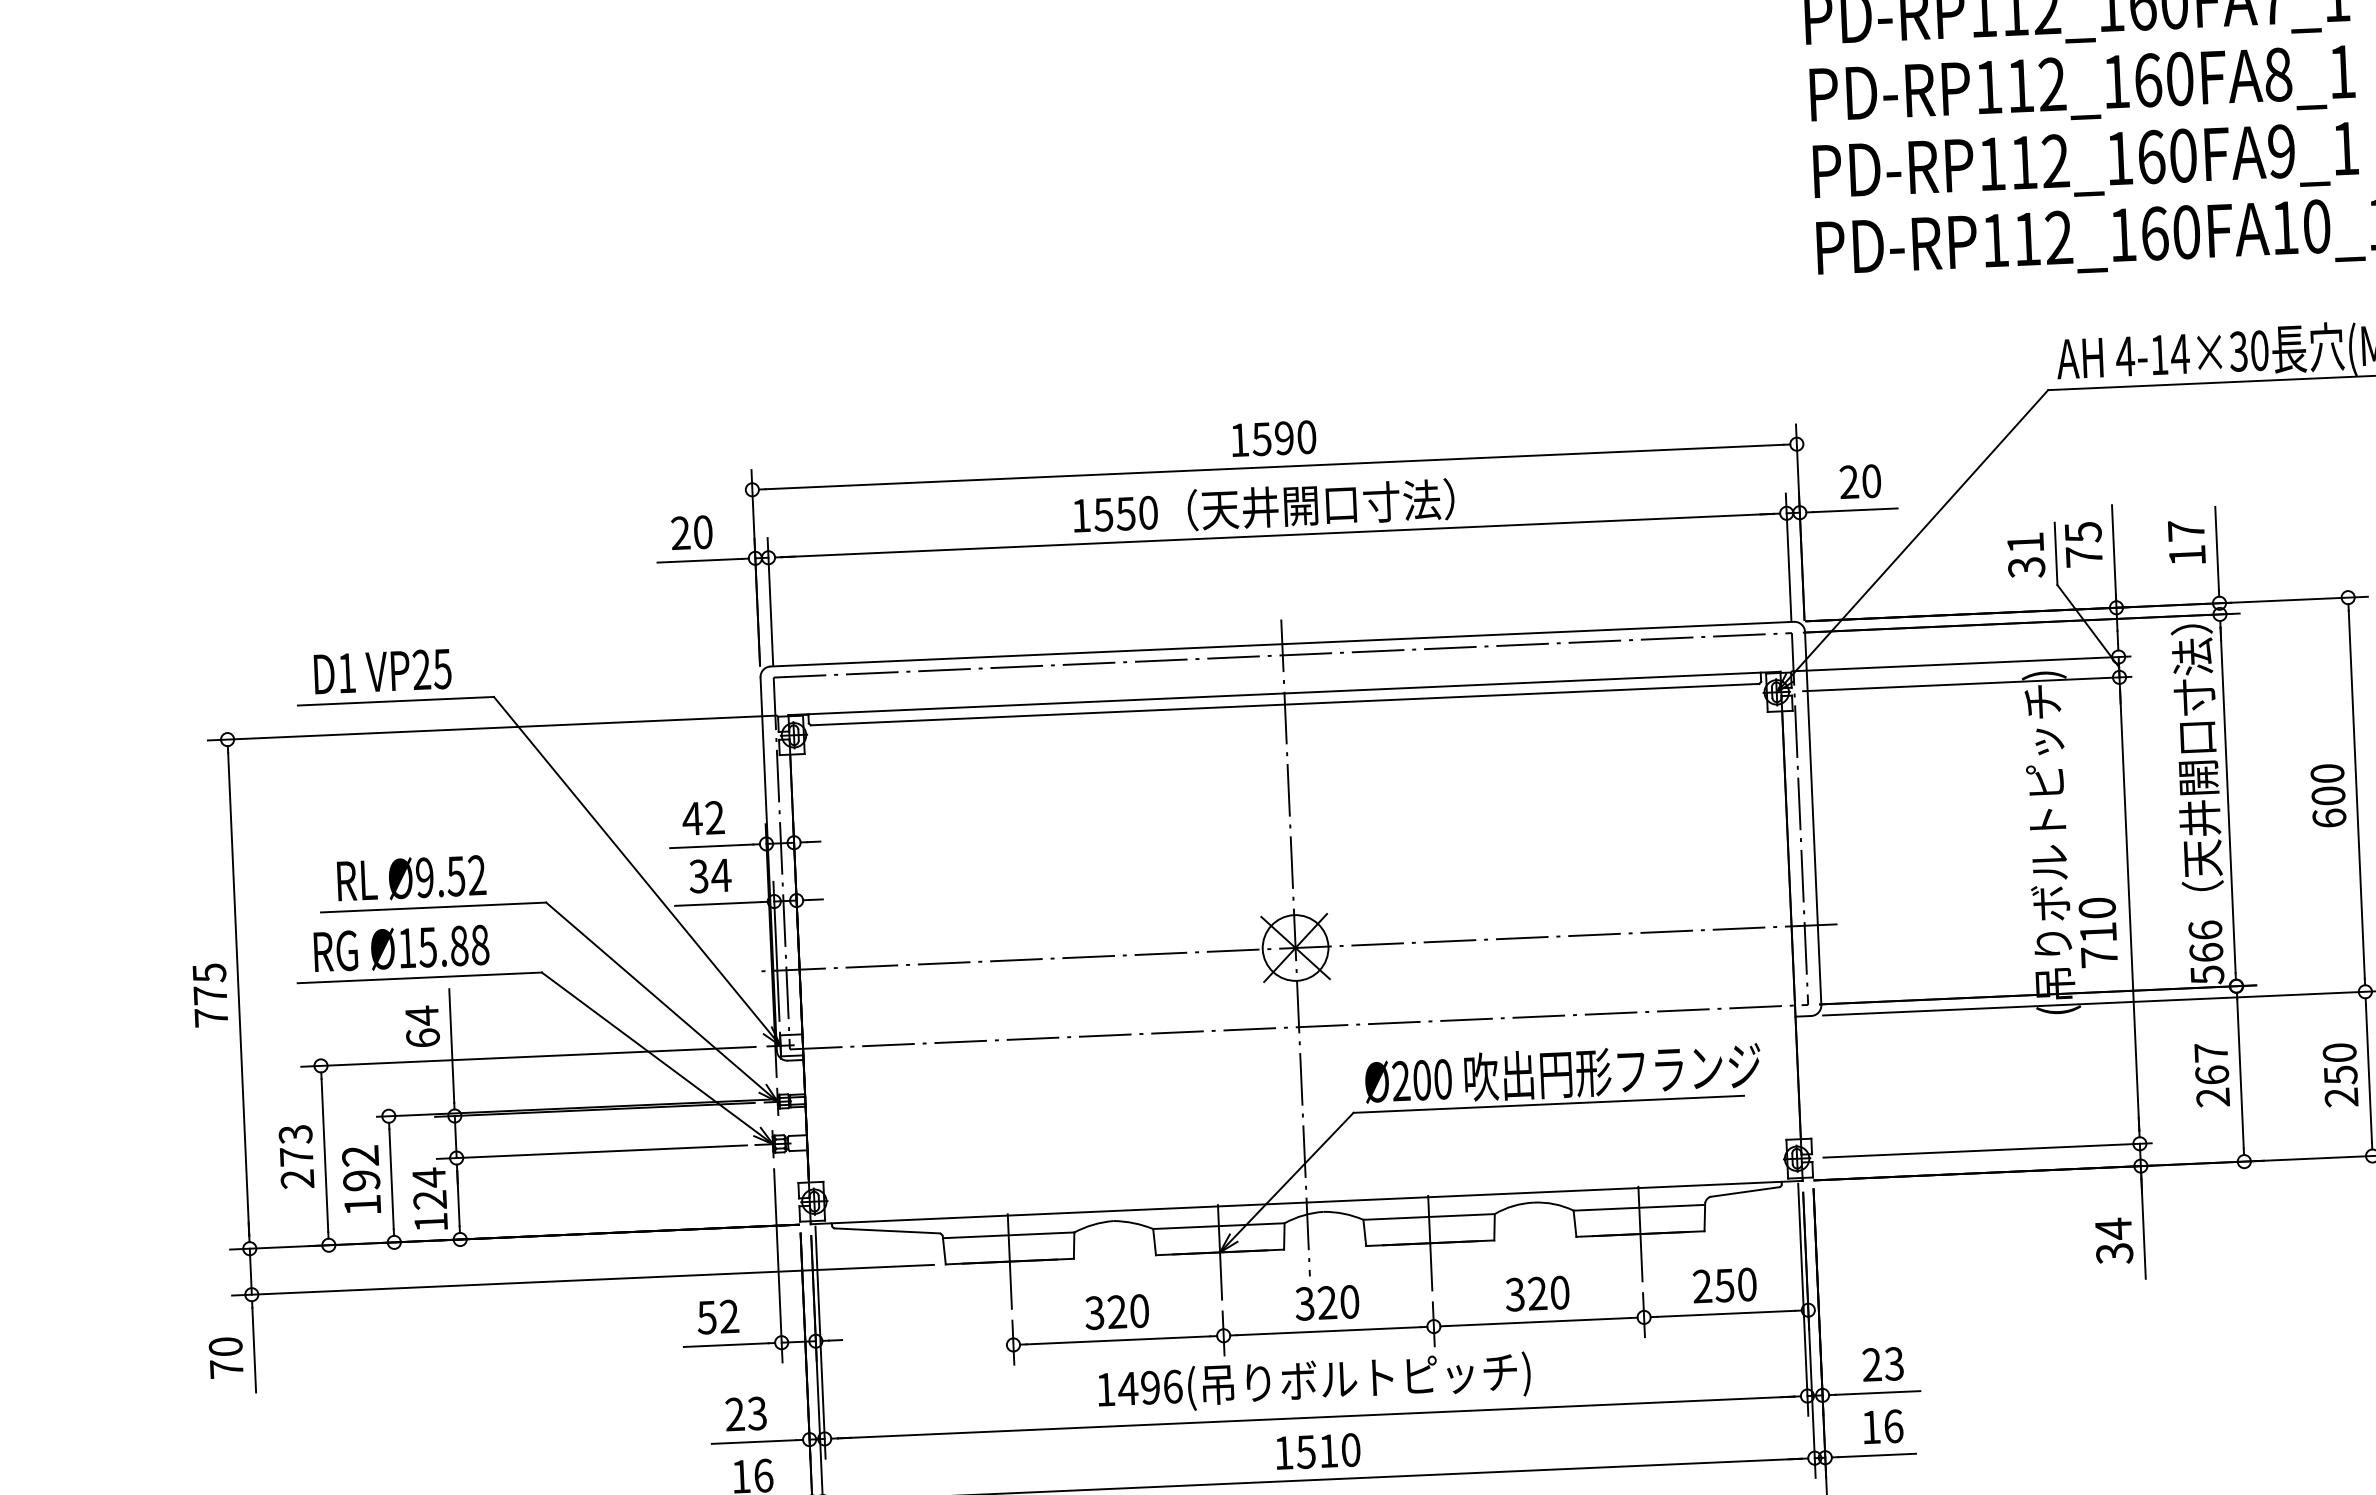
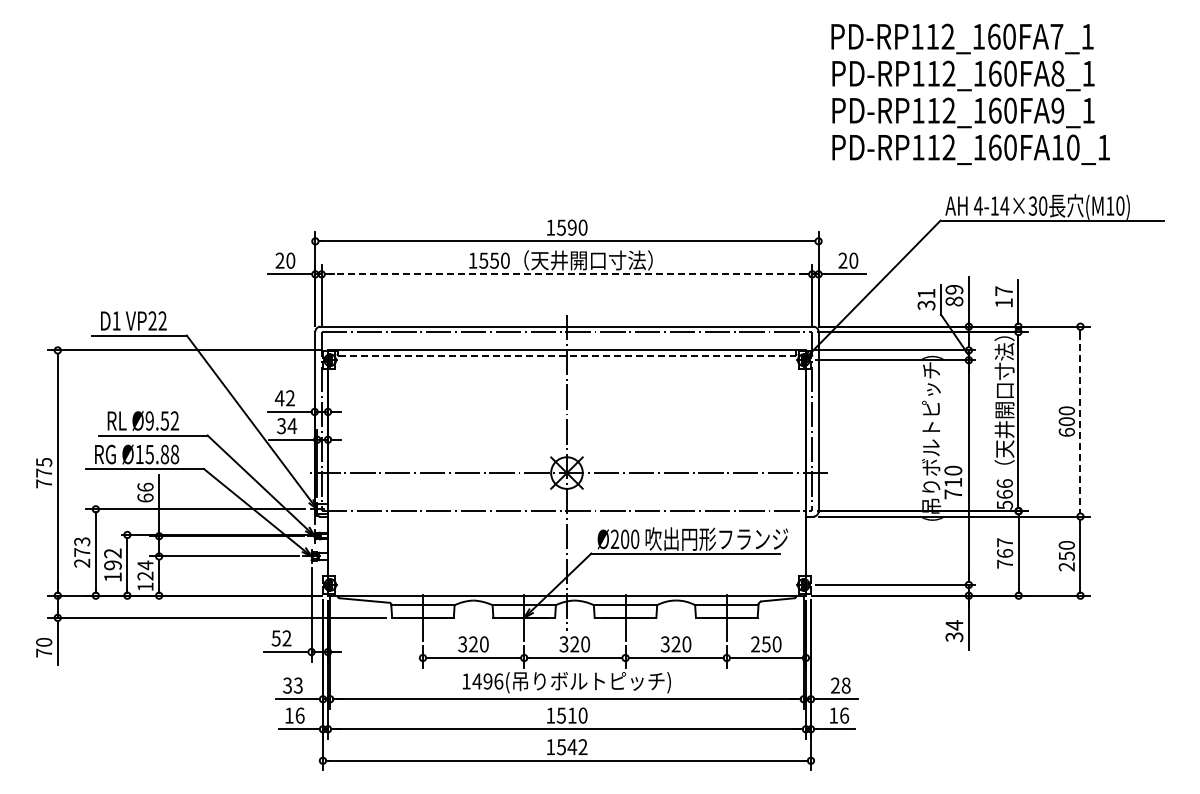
line: (1276, 535) -> (566, 274), solid -> dashed
text: (2083, 544) -> (954, 295), 75 -> 89
text: (442, 667) -> (162, 320), VP25 -> VP22
line: (1286, 703) -> (567, 355), solid -> dashed
line: (2356, 794) -> (1080, 421), solid -> dashed
text: (422, 1016) -> (145, 487), 64 -> 66
text: (2211, 1096) -> (1004, 563), 267 -> 767
text: (1892, 1363) -> (845, 685), 23 -> 28
text: (734, 1414) -> (287, 685), 23 -> 33

